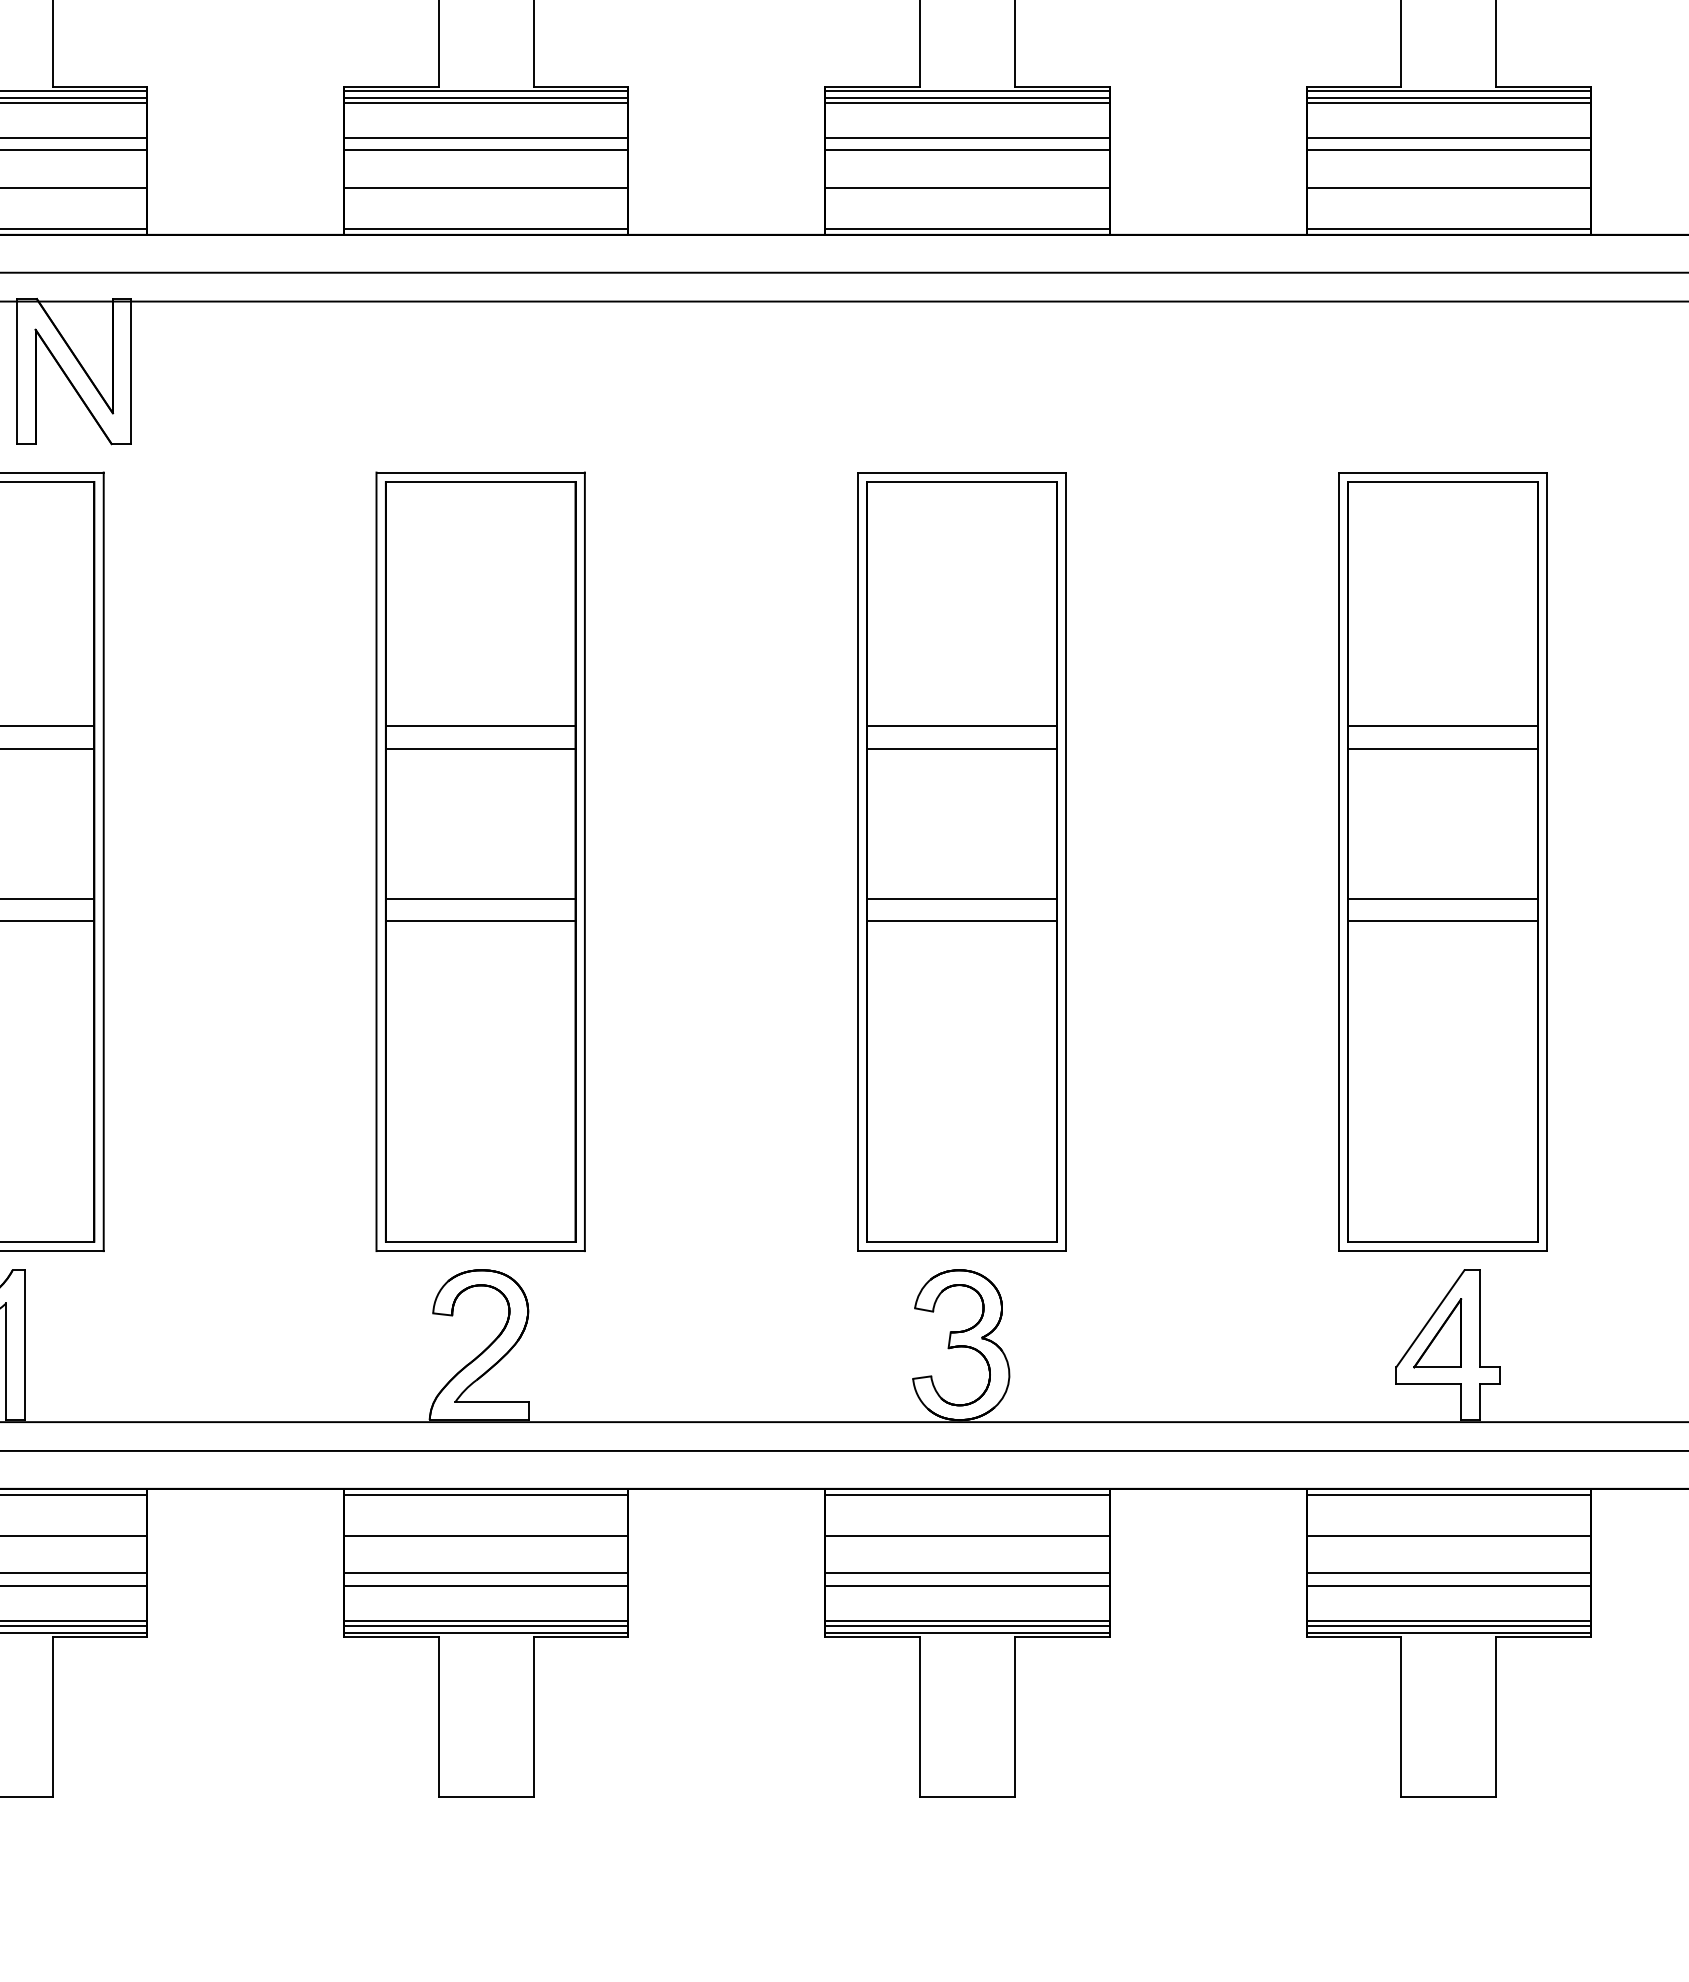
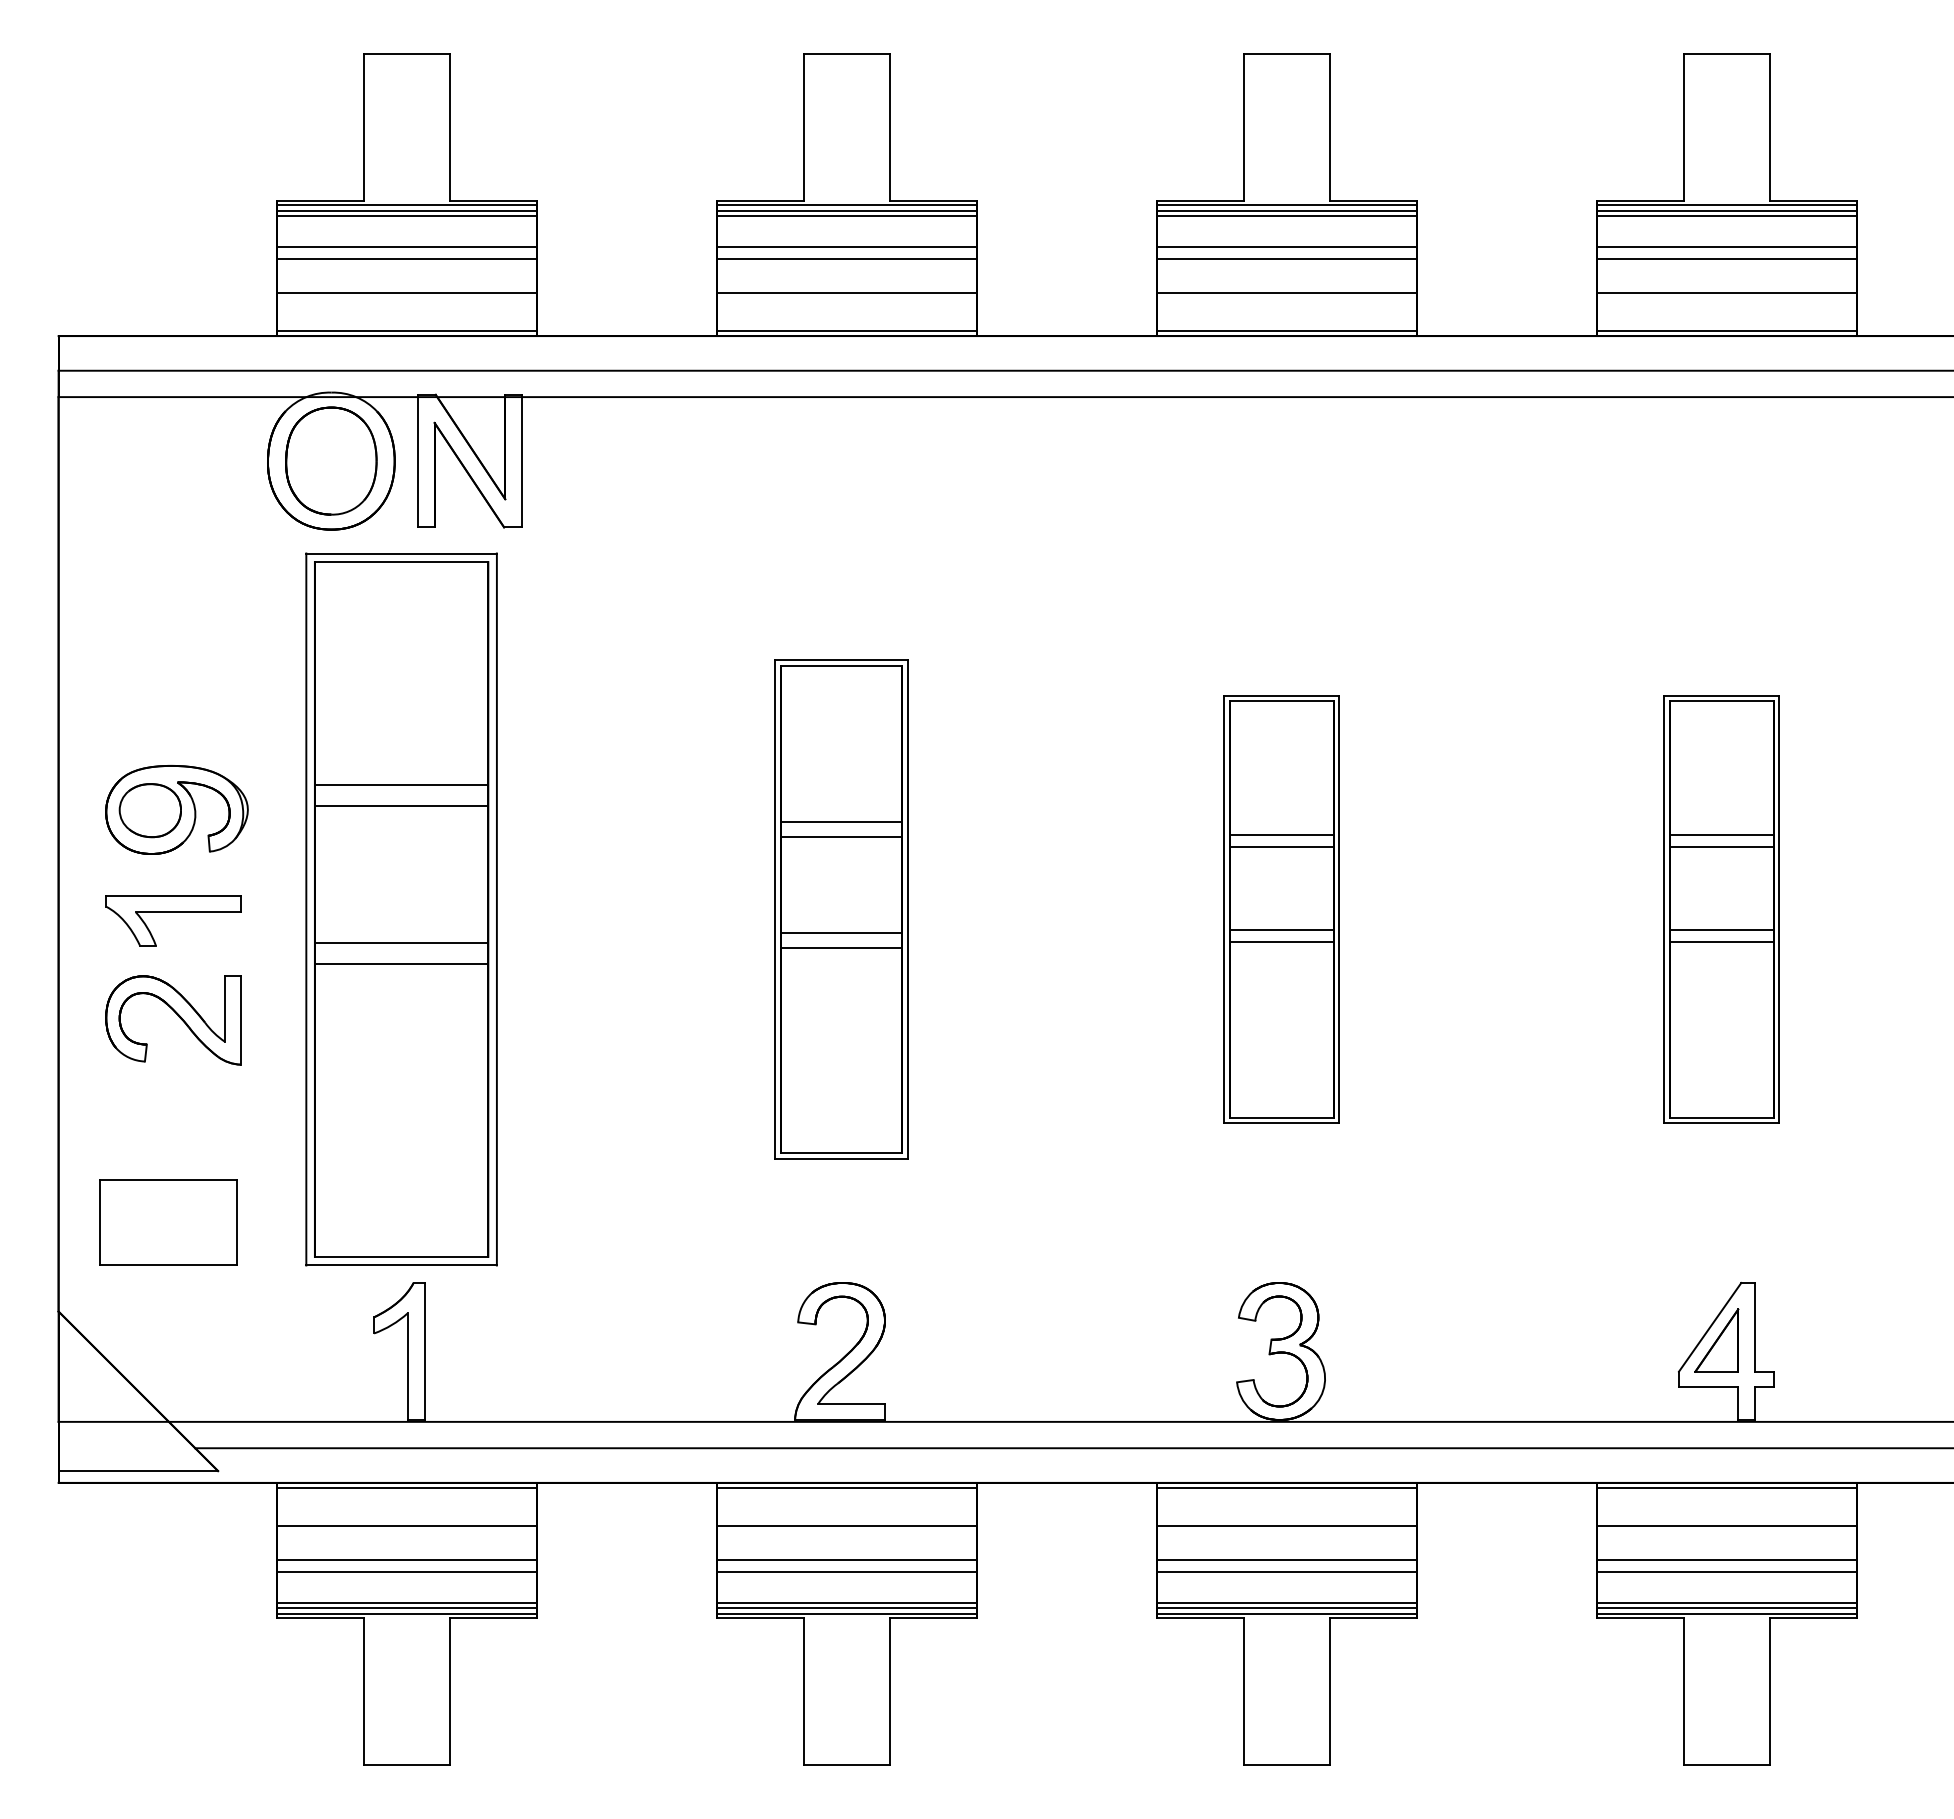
part: (480, 861) -> (841, 909), size x0.7
part: (961, 861) -> (1281, 909), size x0.6
part: (1442, 861) -> (1721, 909), size x0.6

